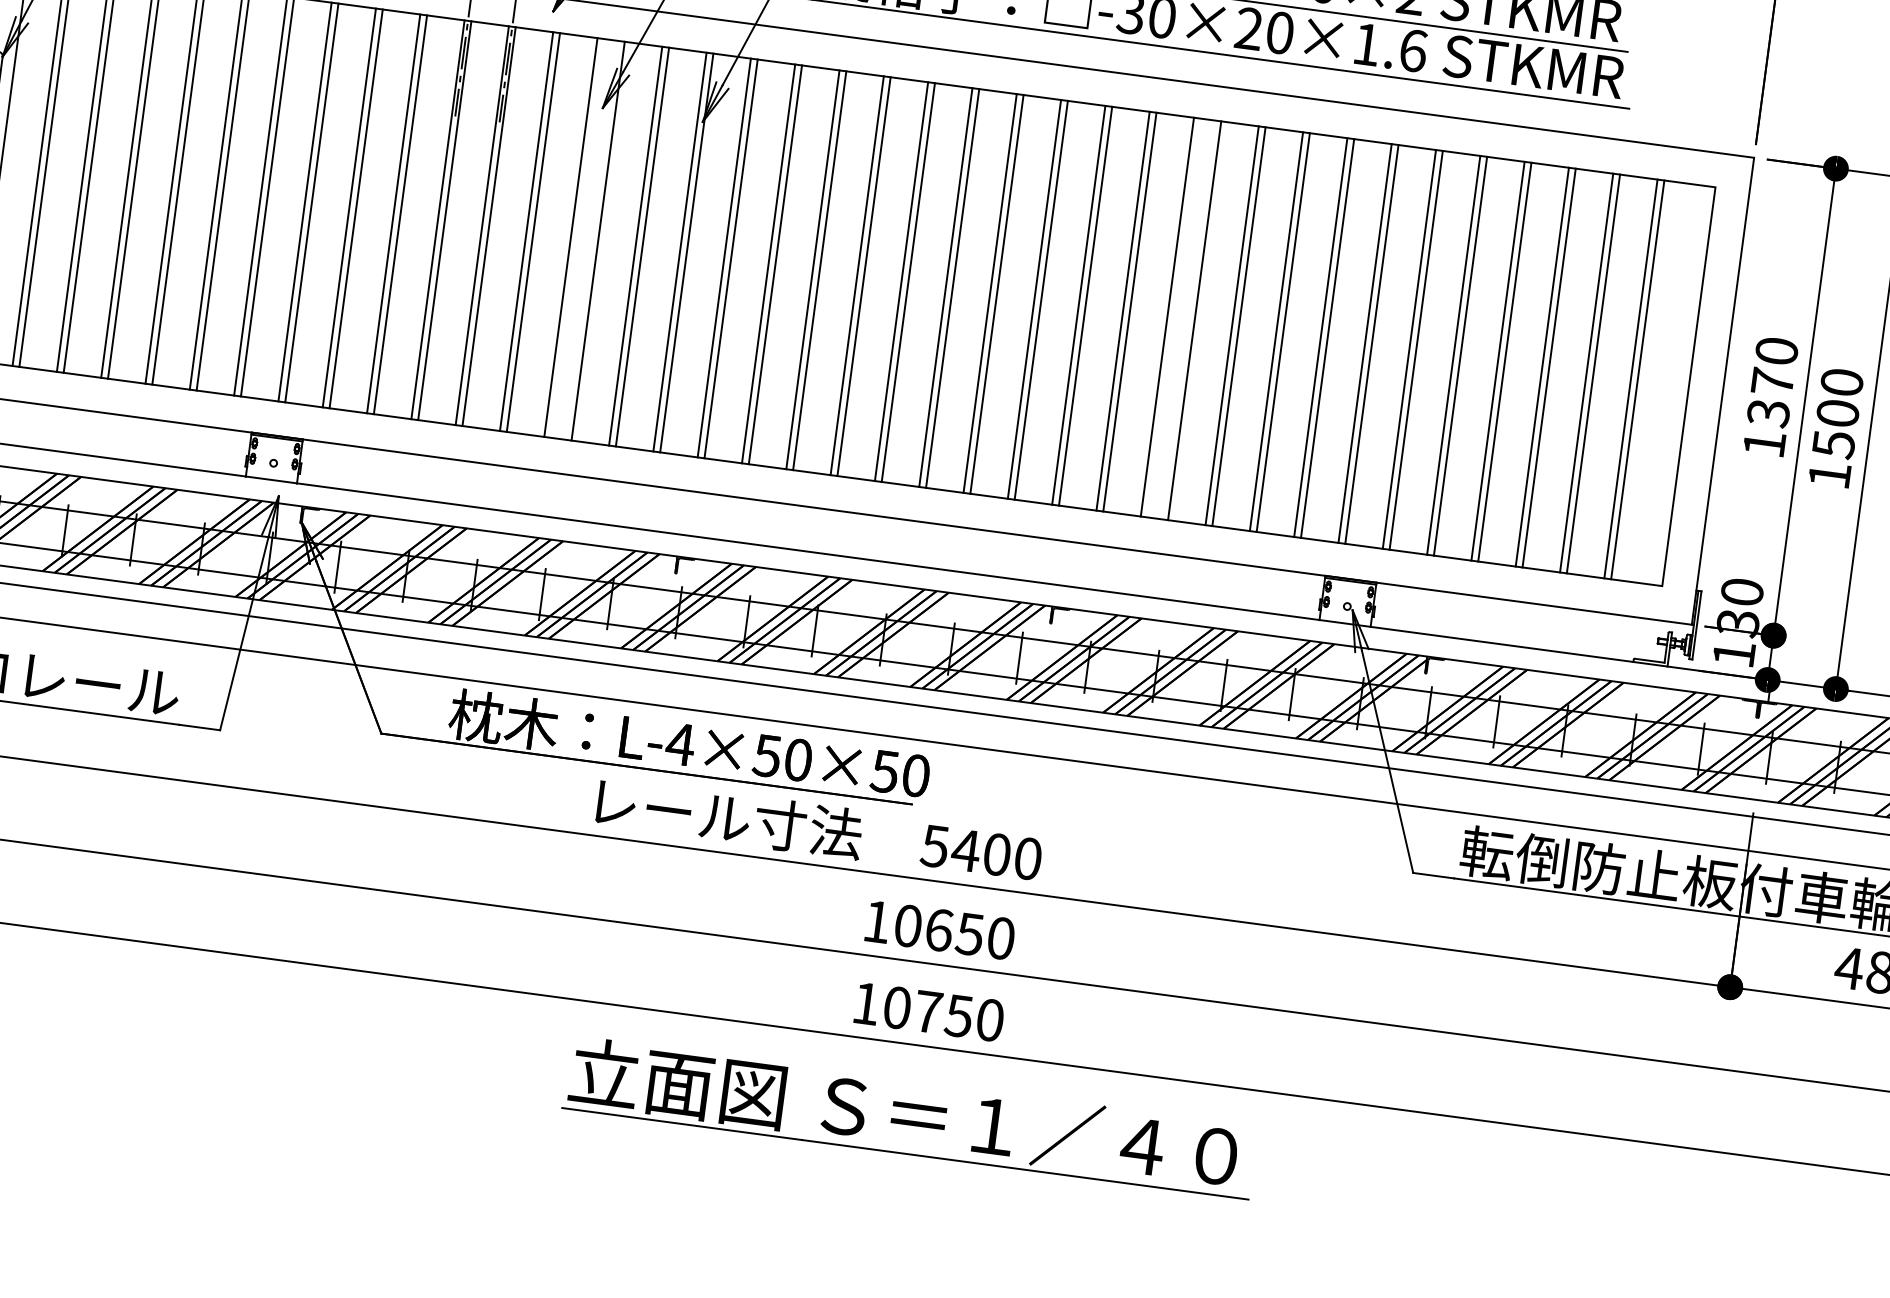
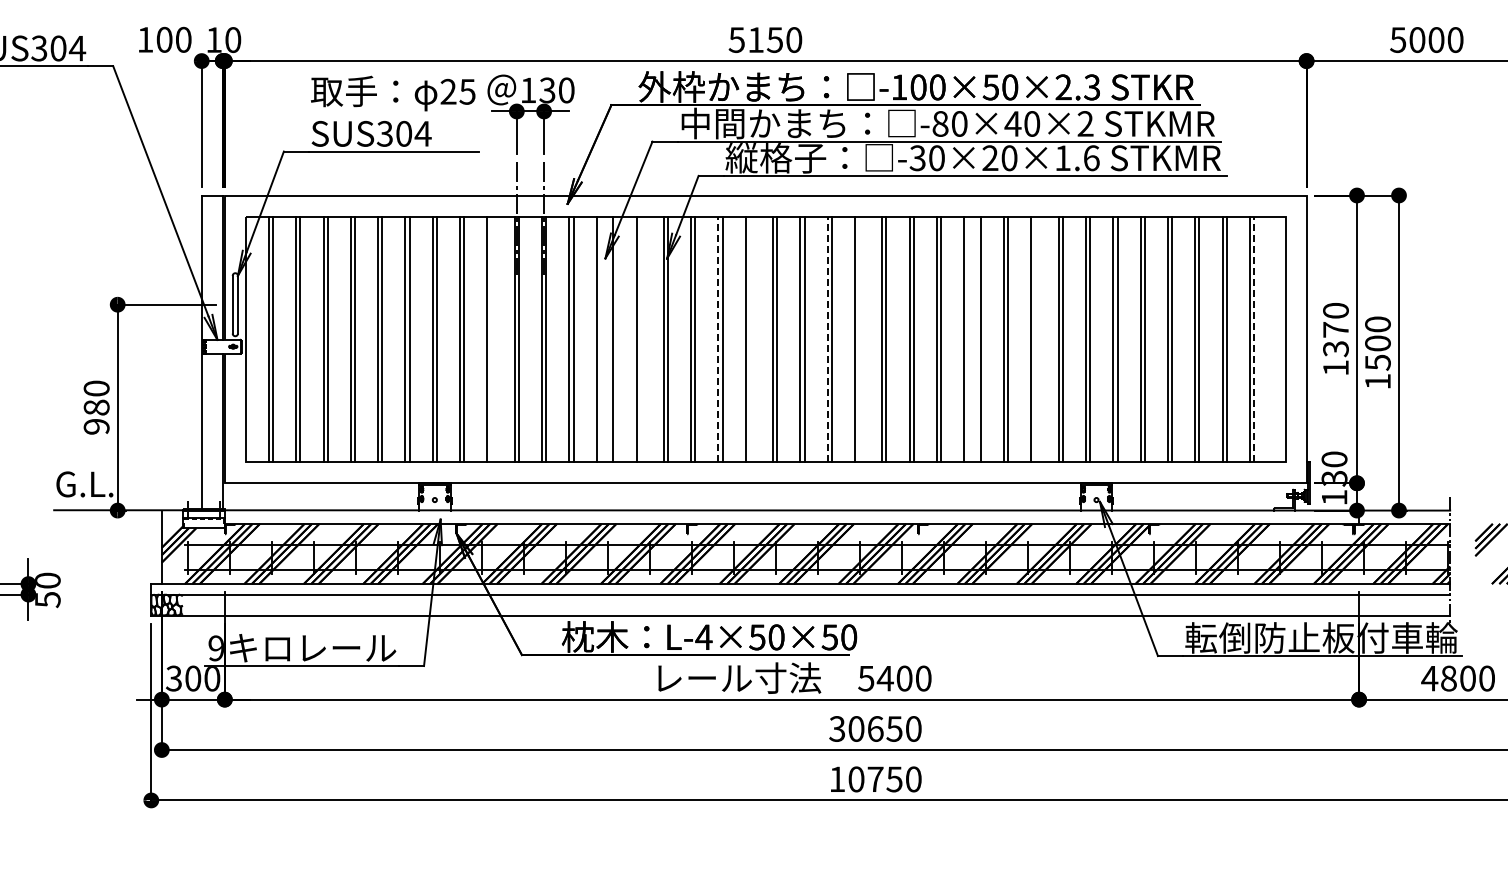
line: (400, 214) -> (491, 339), removed
line: (642, 247) -> (640, 339), removed
line: (768, 264) -> (718, 339), solid -> dashed
line: (818, 270) -> (749, 339), removed
line: (945, 287) -> (827, 339), solid -> dashed
line: (997, 294) -> (859, 339), removed
line: (1283, 332) -> (1035, 339), removed
line: (1638, 380) -> (1254, 339), solid -> dashed
text: (877, 921) -> (837, 728), 10650 -> 30650
part: (910, 1117) -> (873, 844), removed

